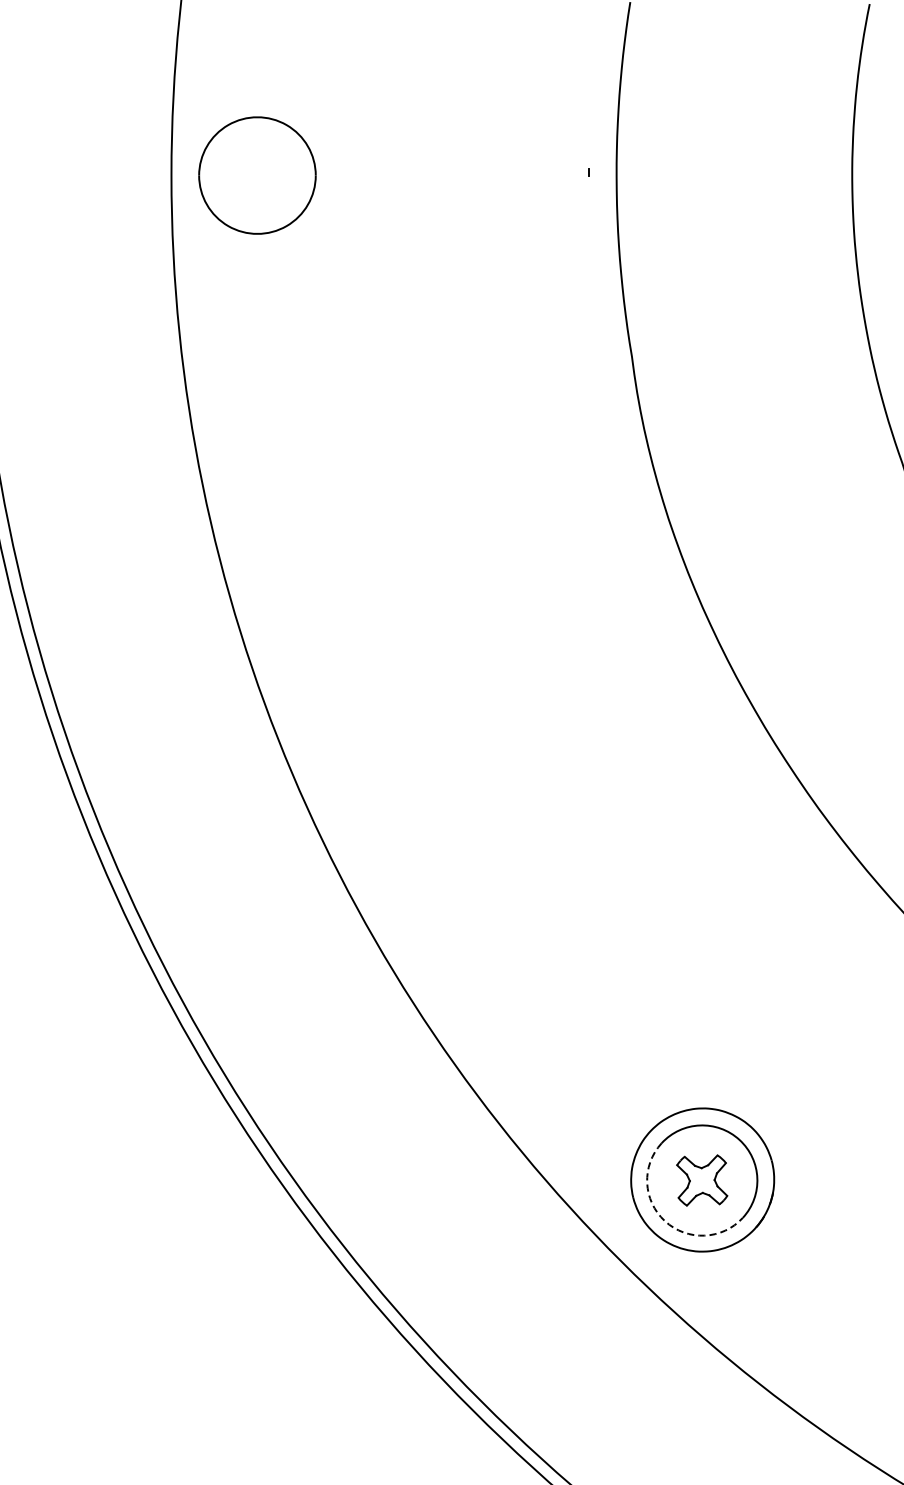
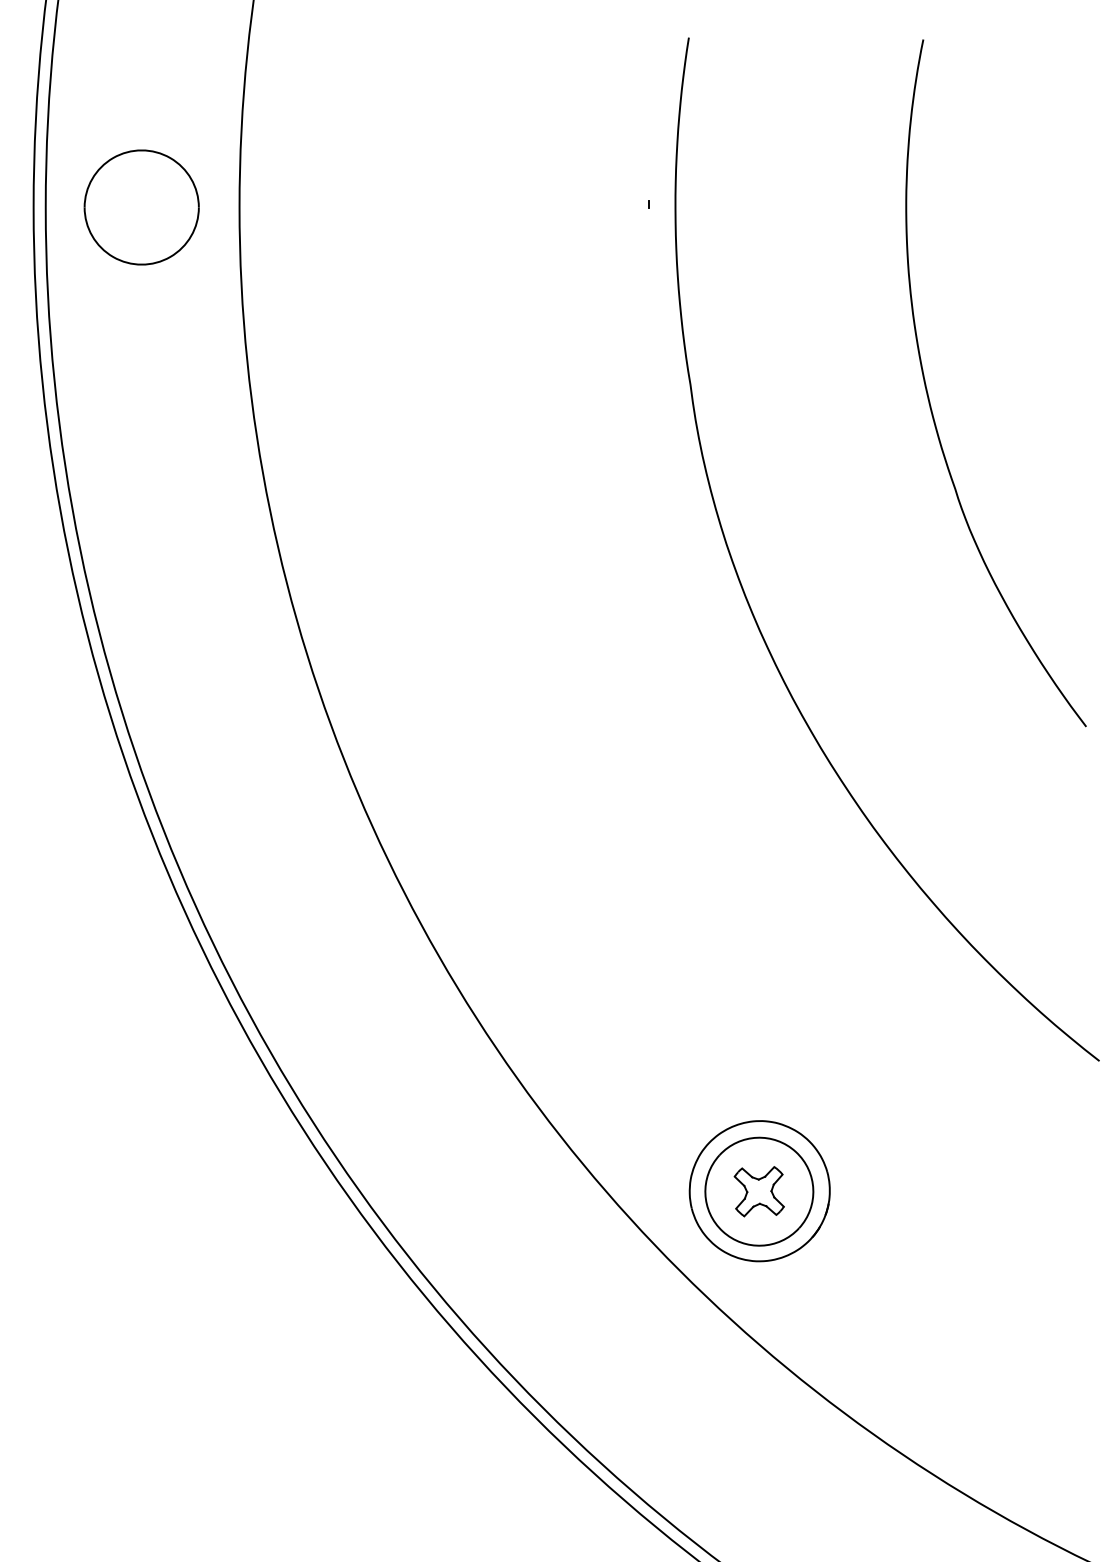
part: (257, 175) -> (141, 207), moved
arc: (664, 1221) -> (722, 1231), dashed -> solid

